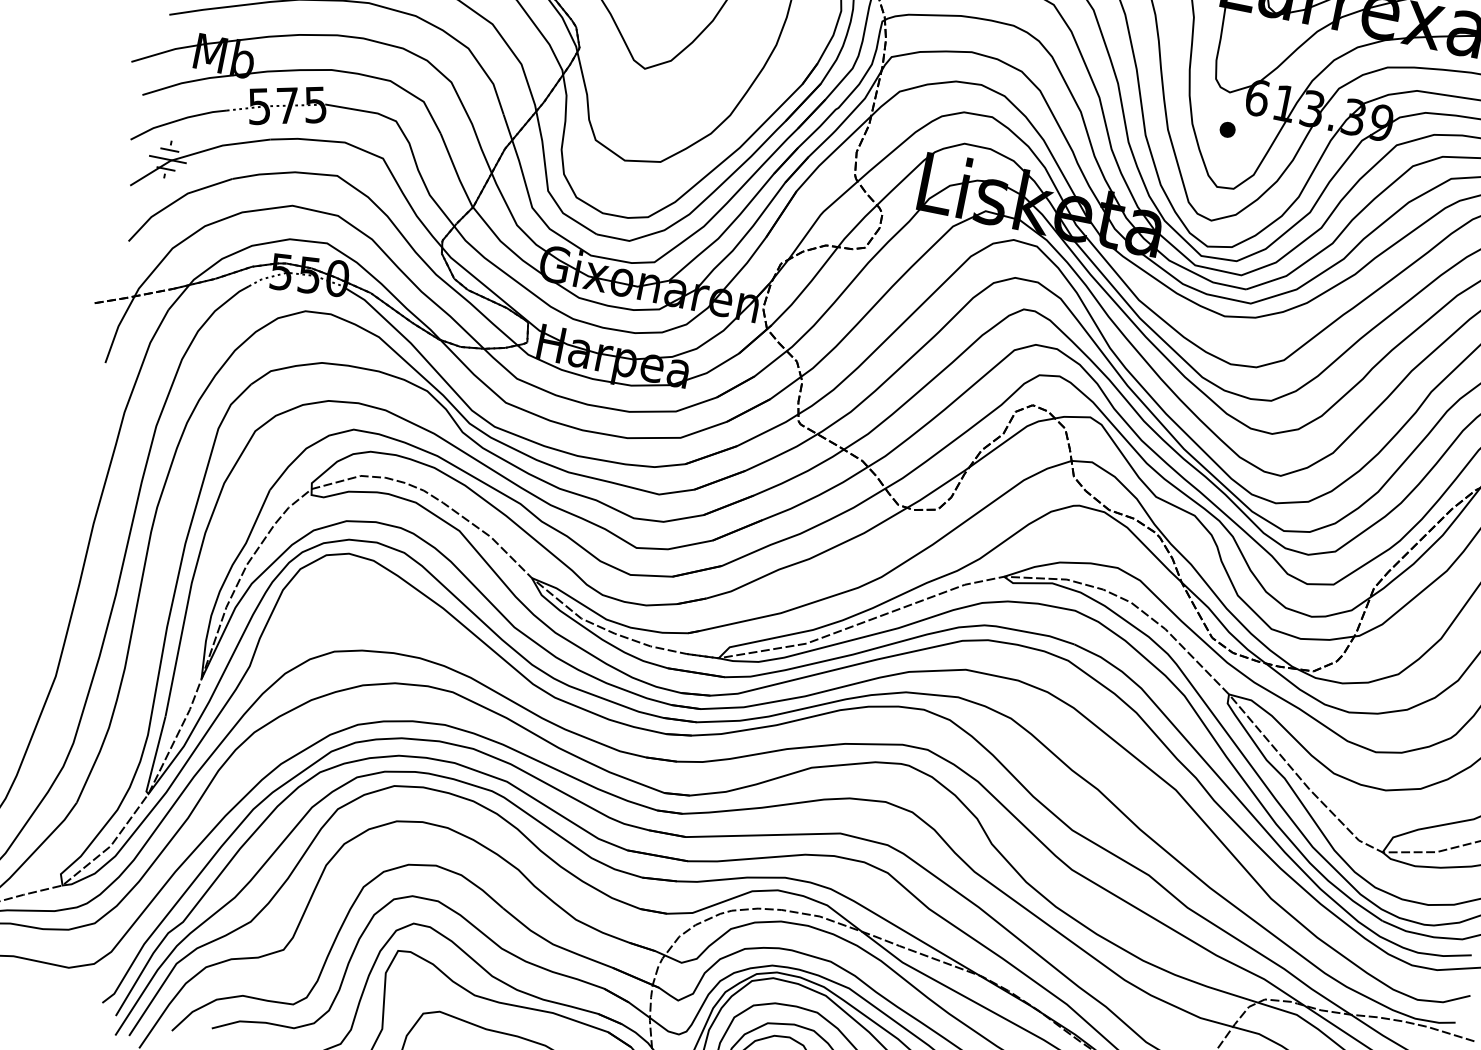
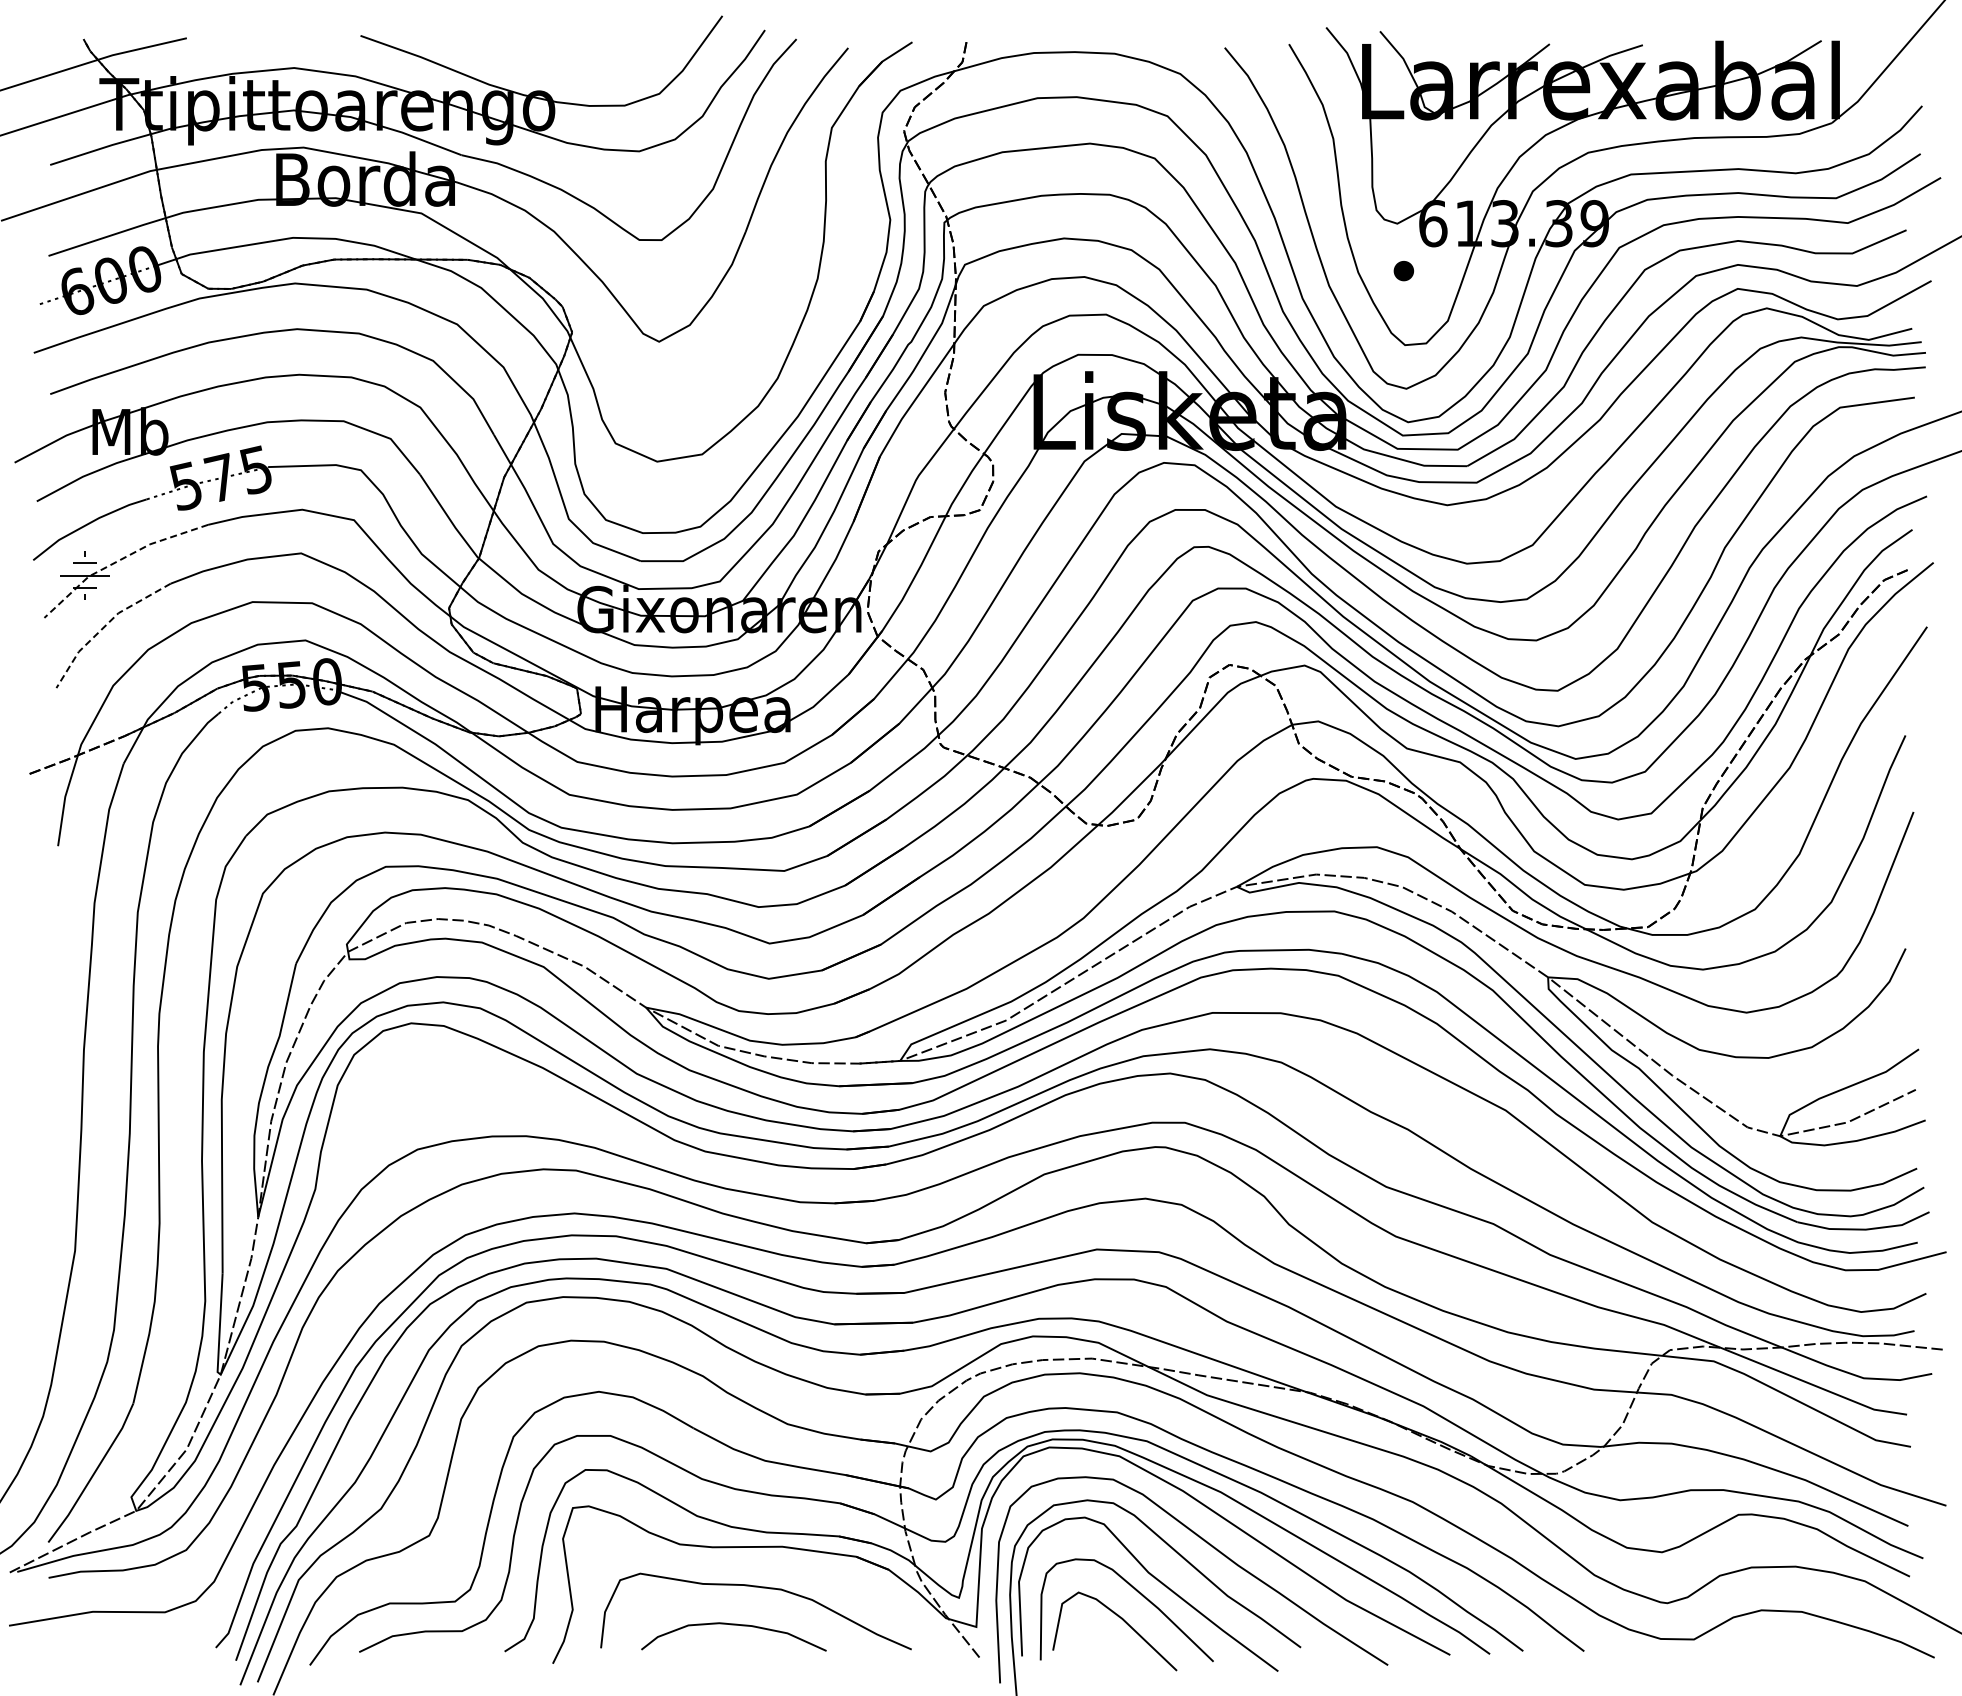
line: (196, 153) -> (119, 560), solid -> dashed
line: (175, 201) -> (104, 626), solid -> dashed

